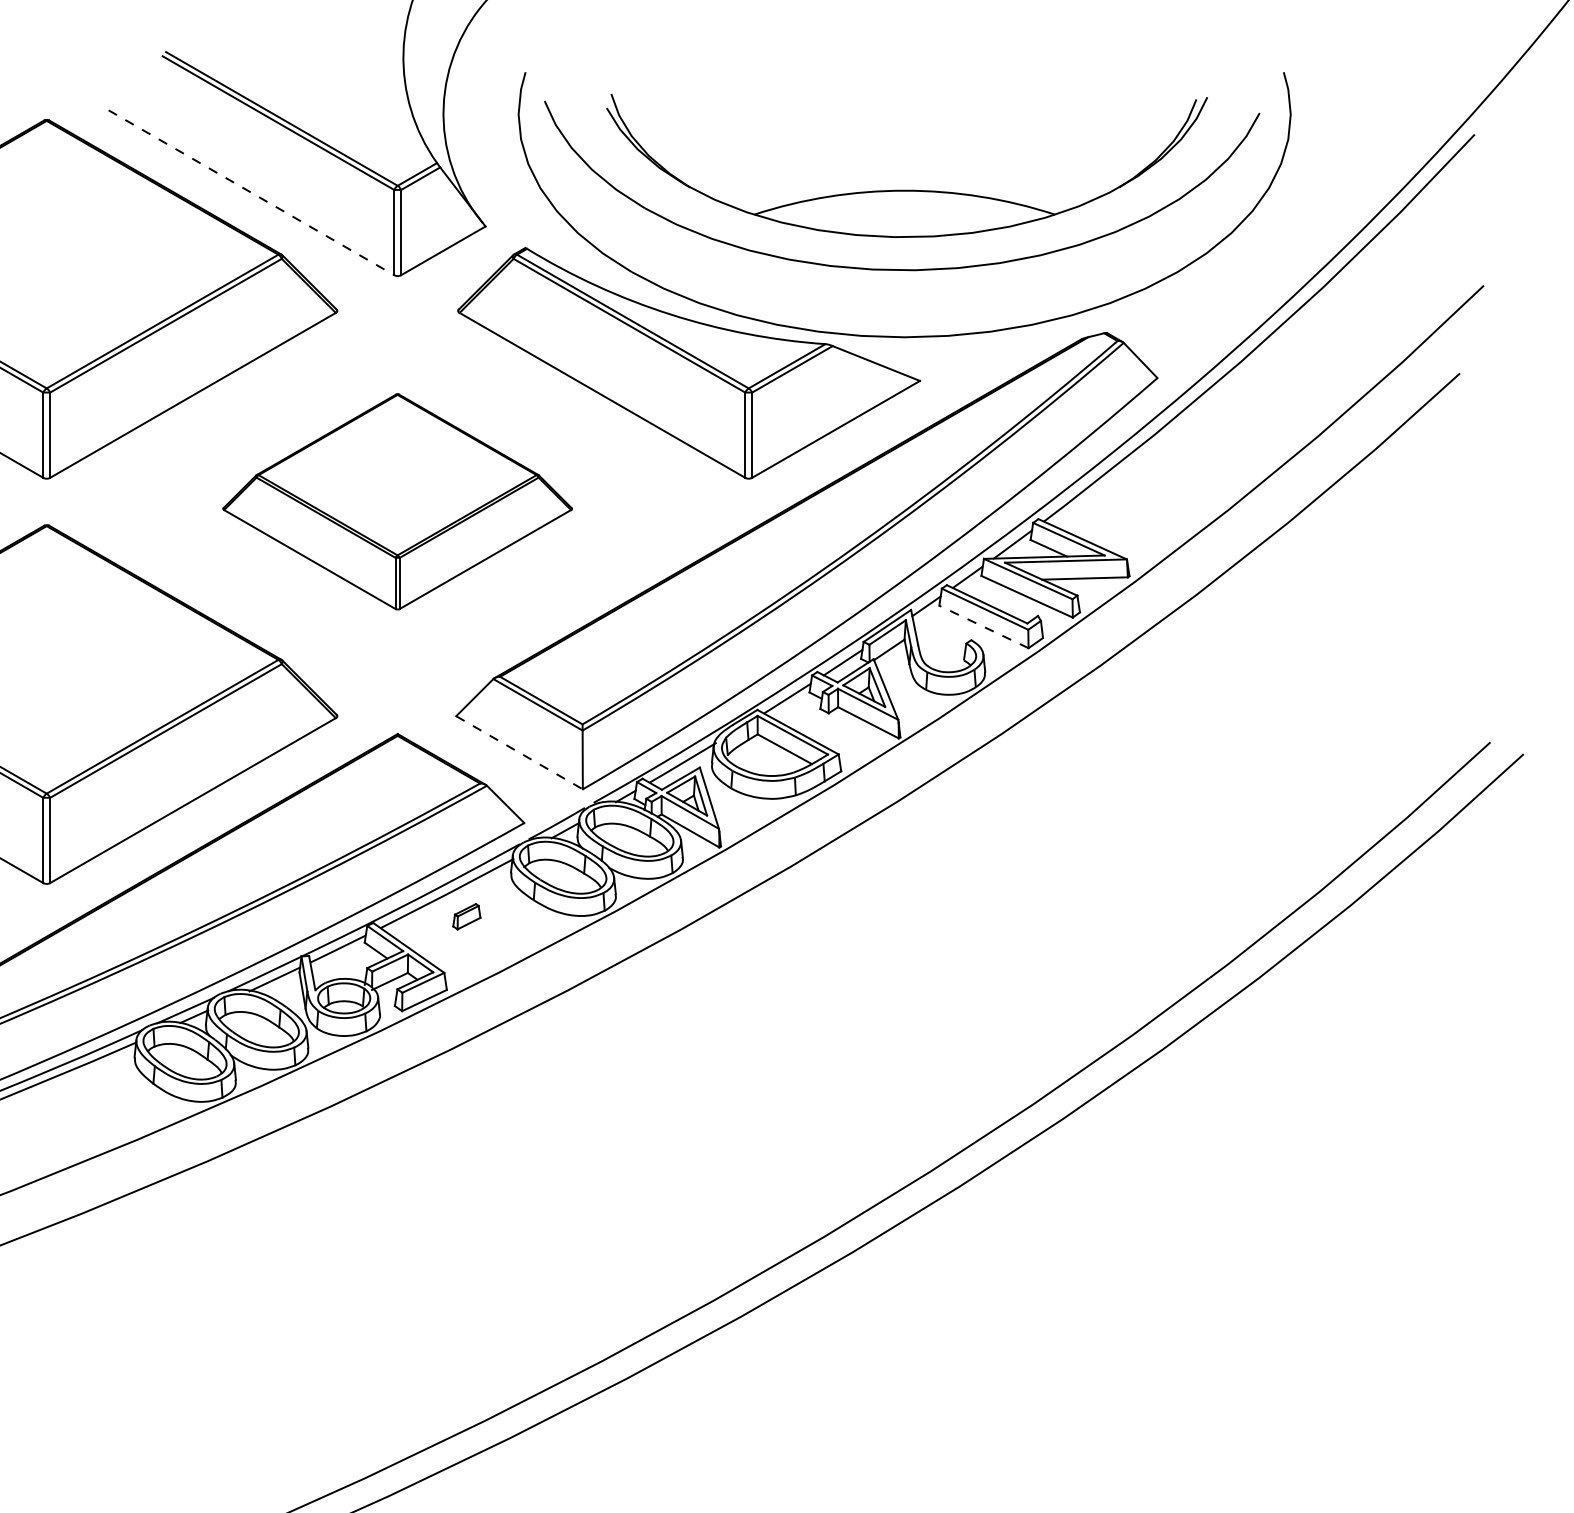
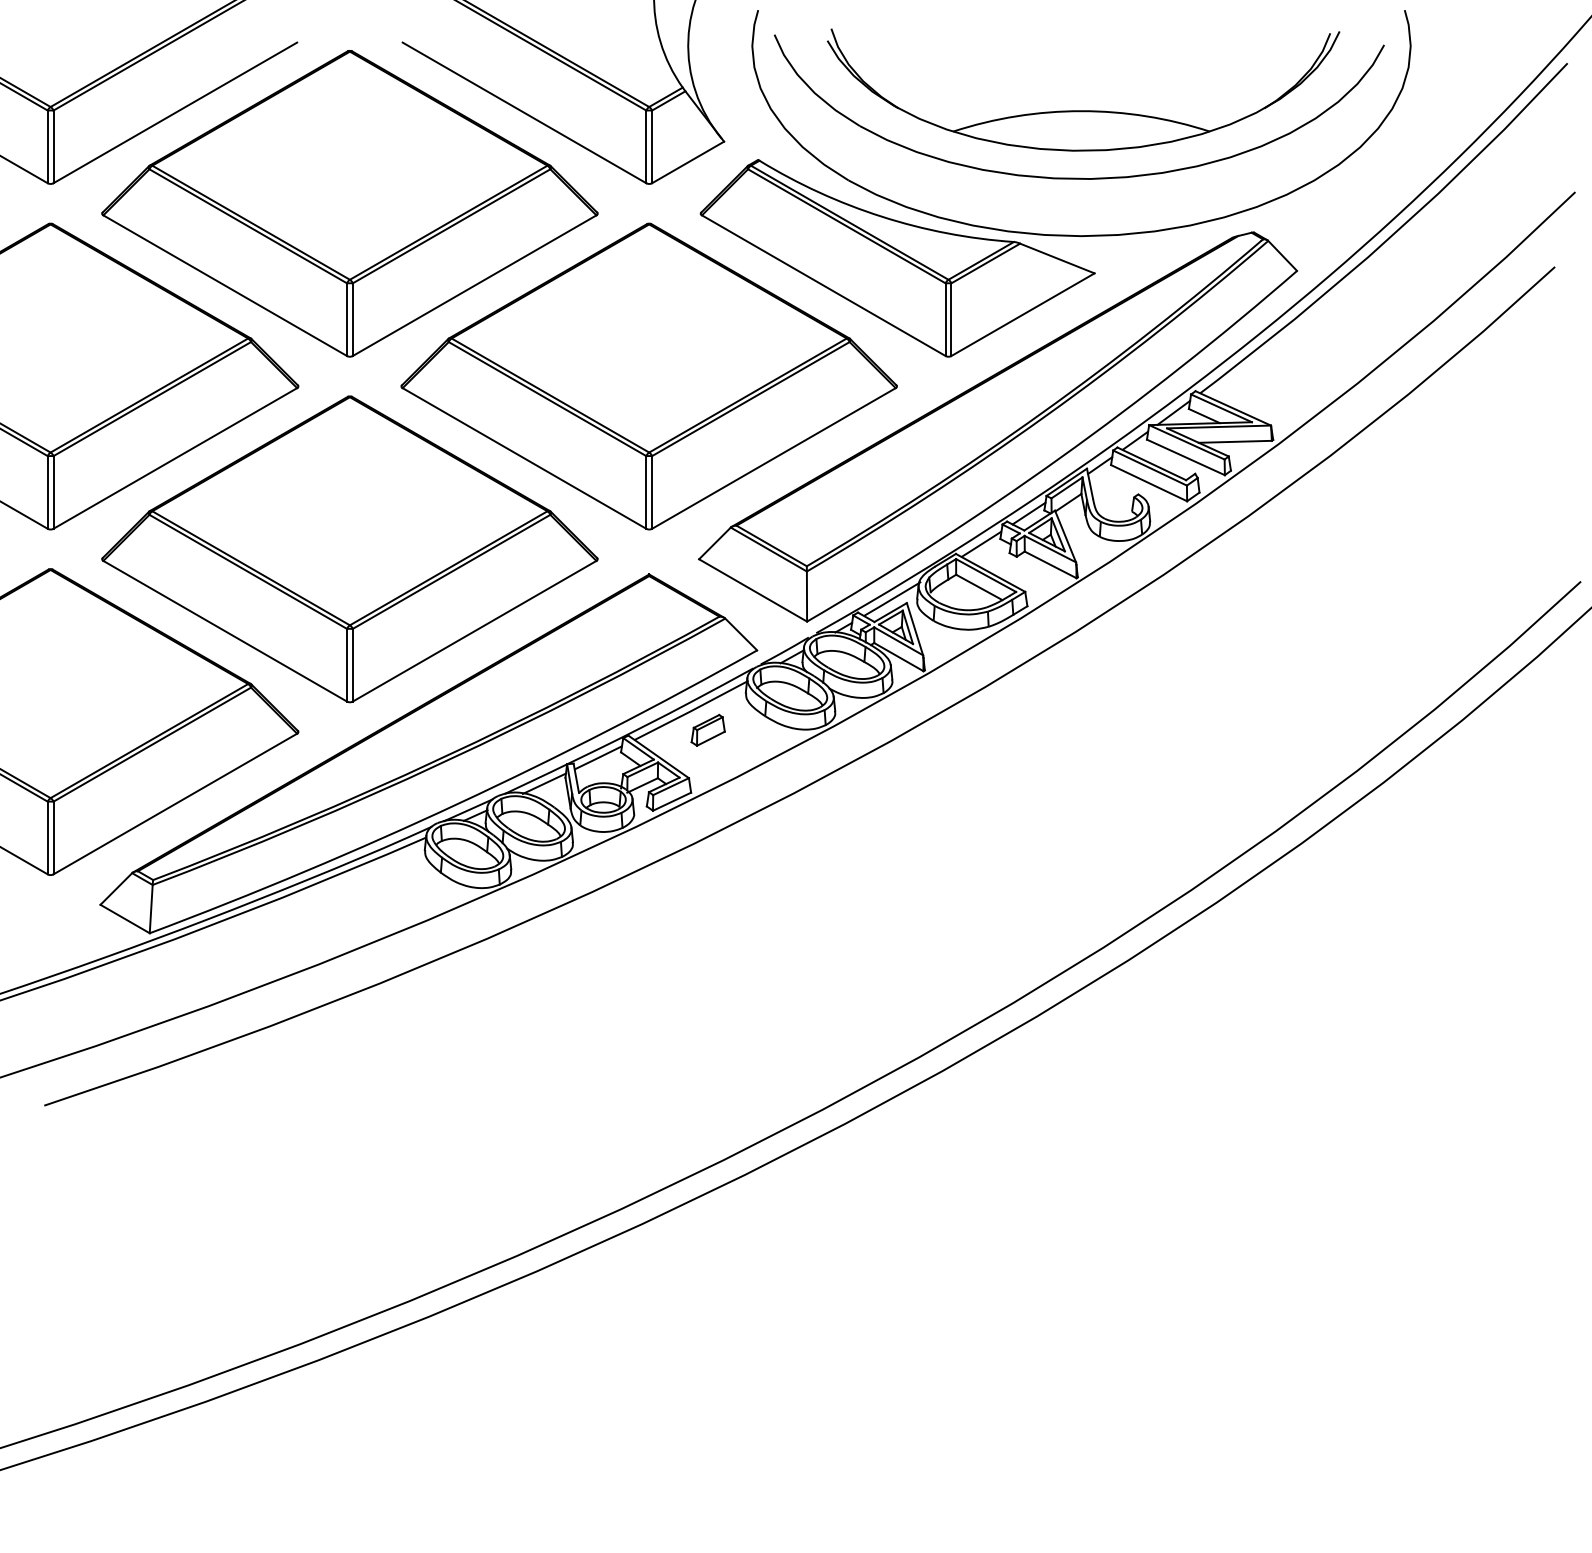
line: (251, 192) -> (524, 112), dashed -> solid
part: (396, 501) -> (648, 376), size x1.67
line: (983, 626) -> (1148, 482), dashed -> solid
line: (520, 752) -> (753, 590), dashed -> solid
part: (466, 915) -> (707, 729), size x1.43

